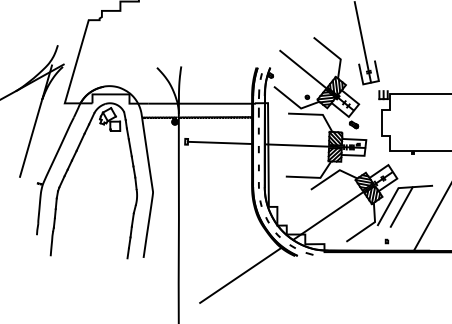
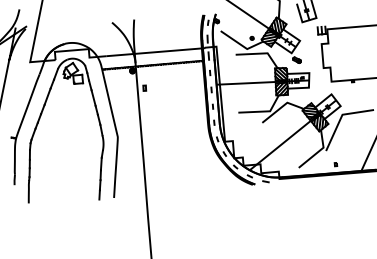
line: (219, 142) -> (174, 86), removed
line: (401, 206) -> (346, 131), removed
line: (240, 275) -> (204, 206), removed

